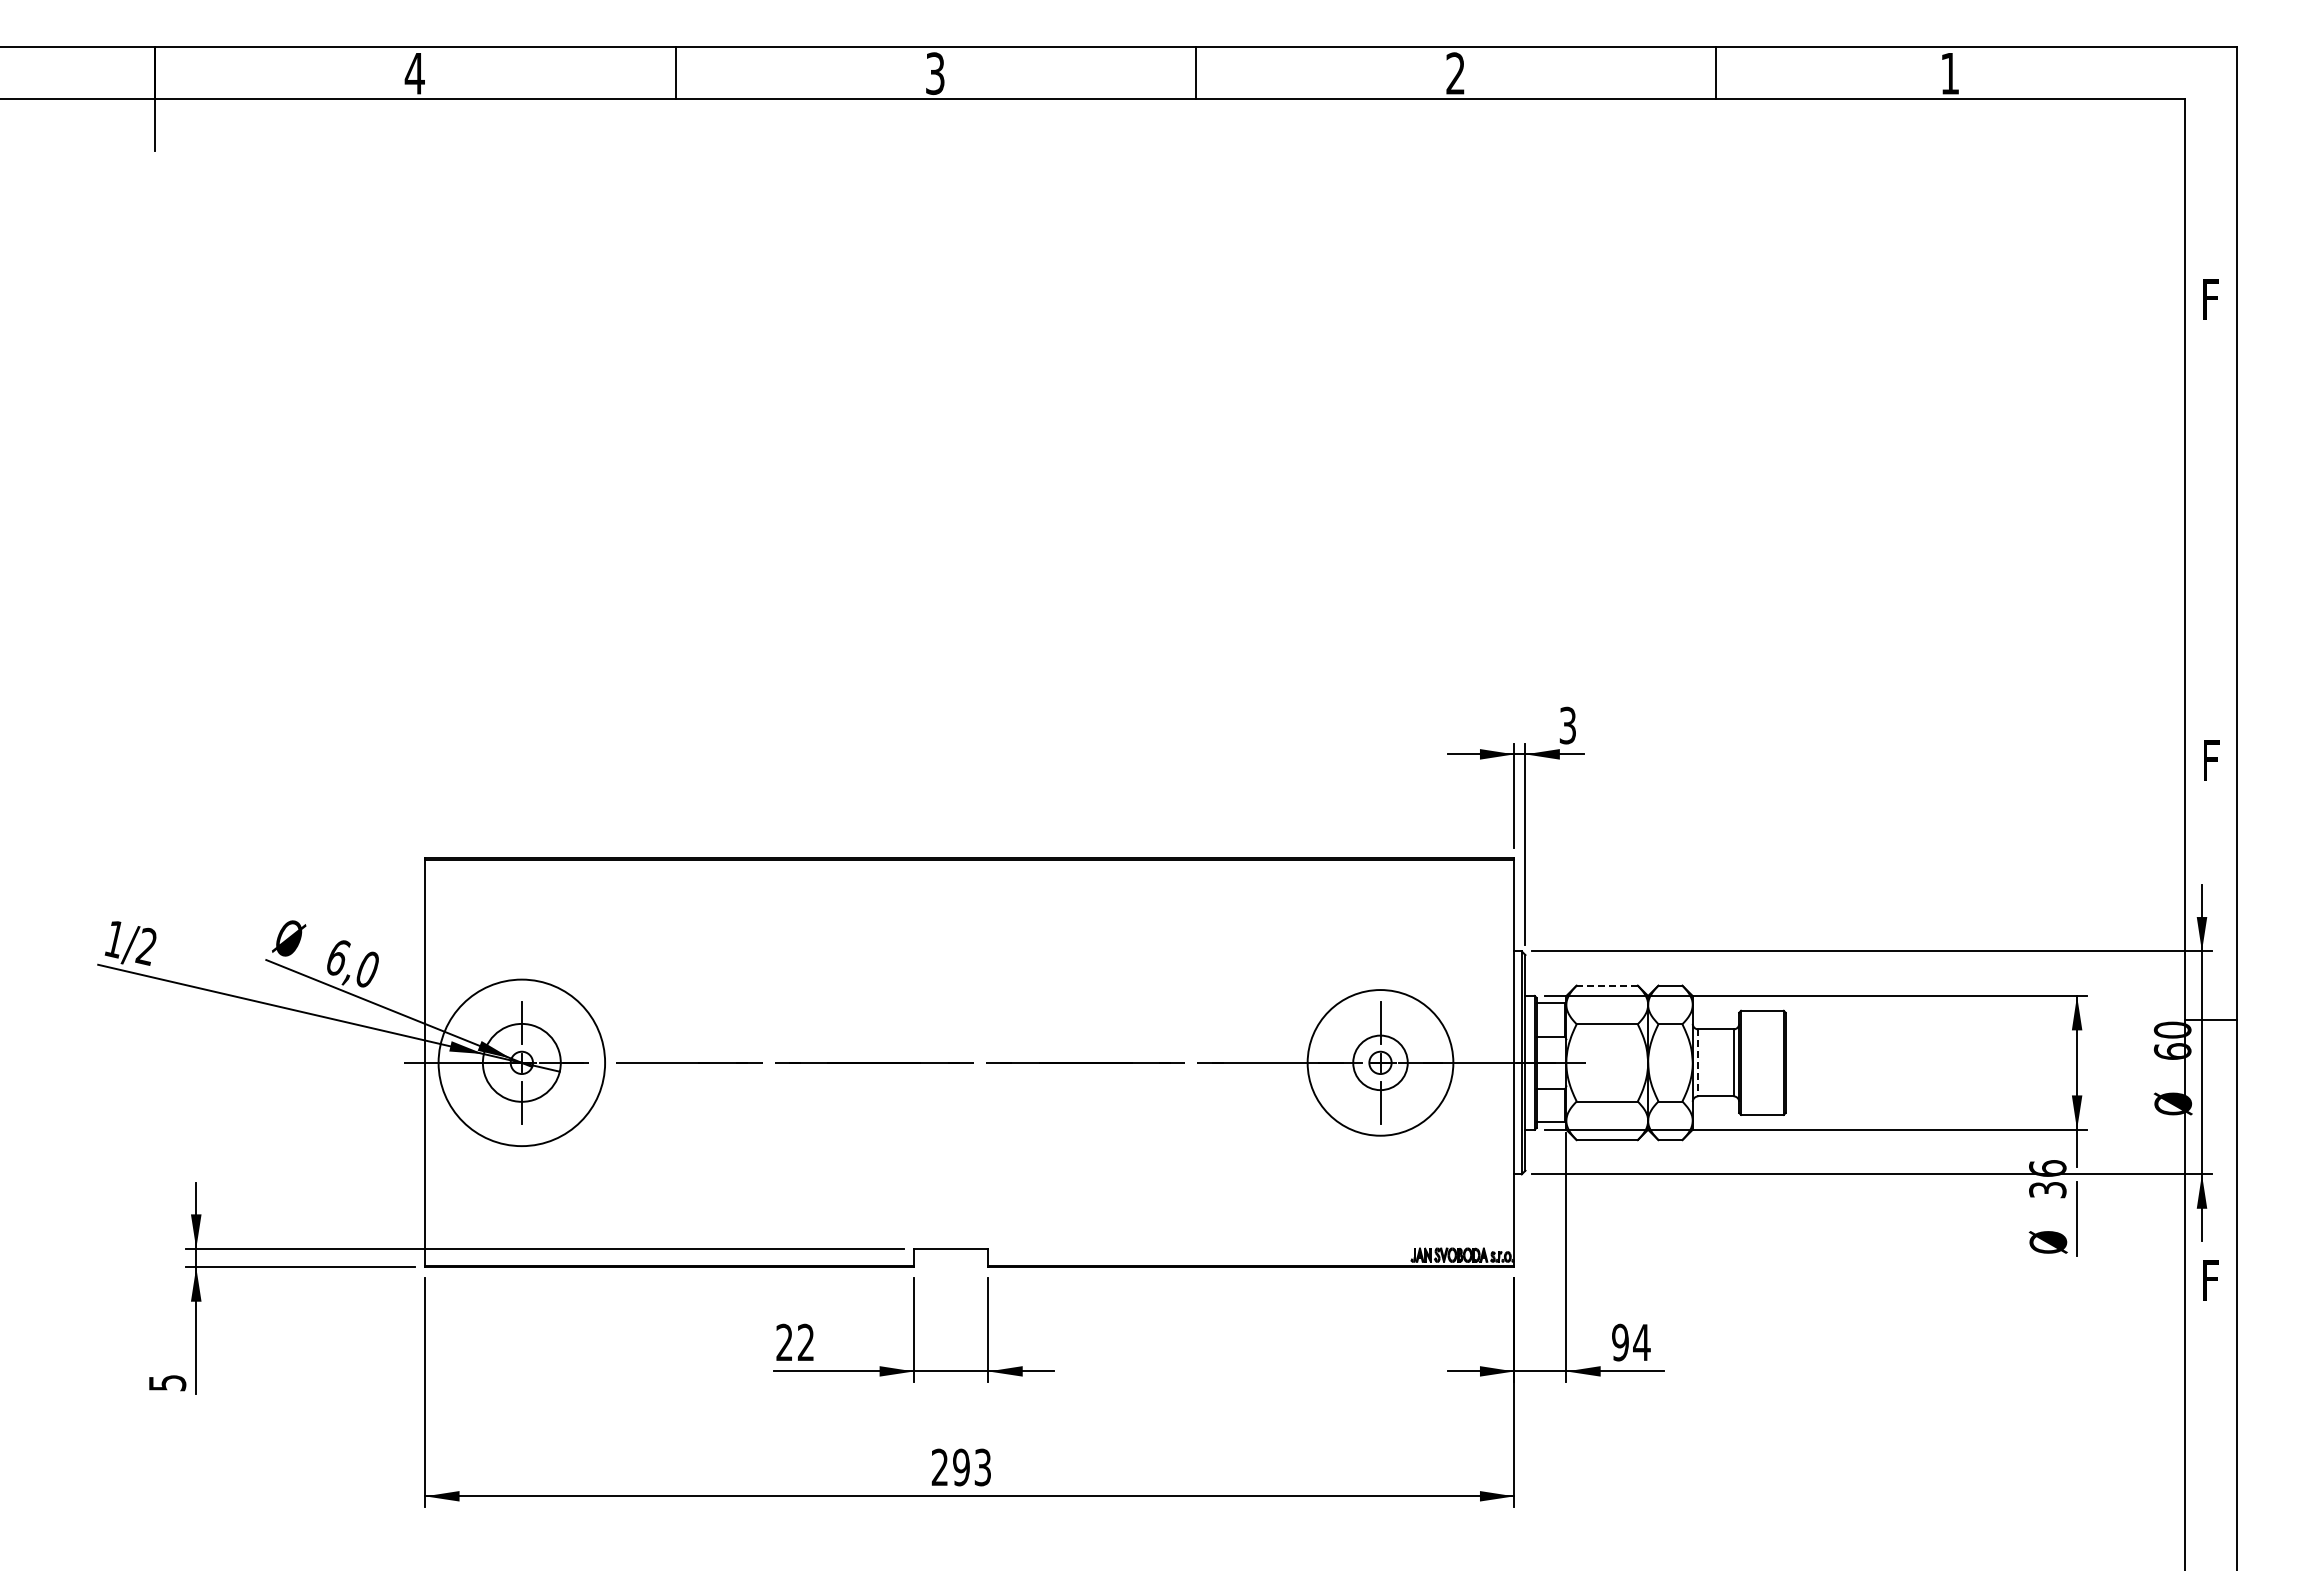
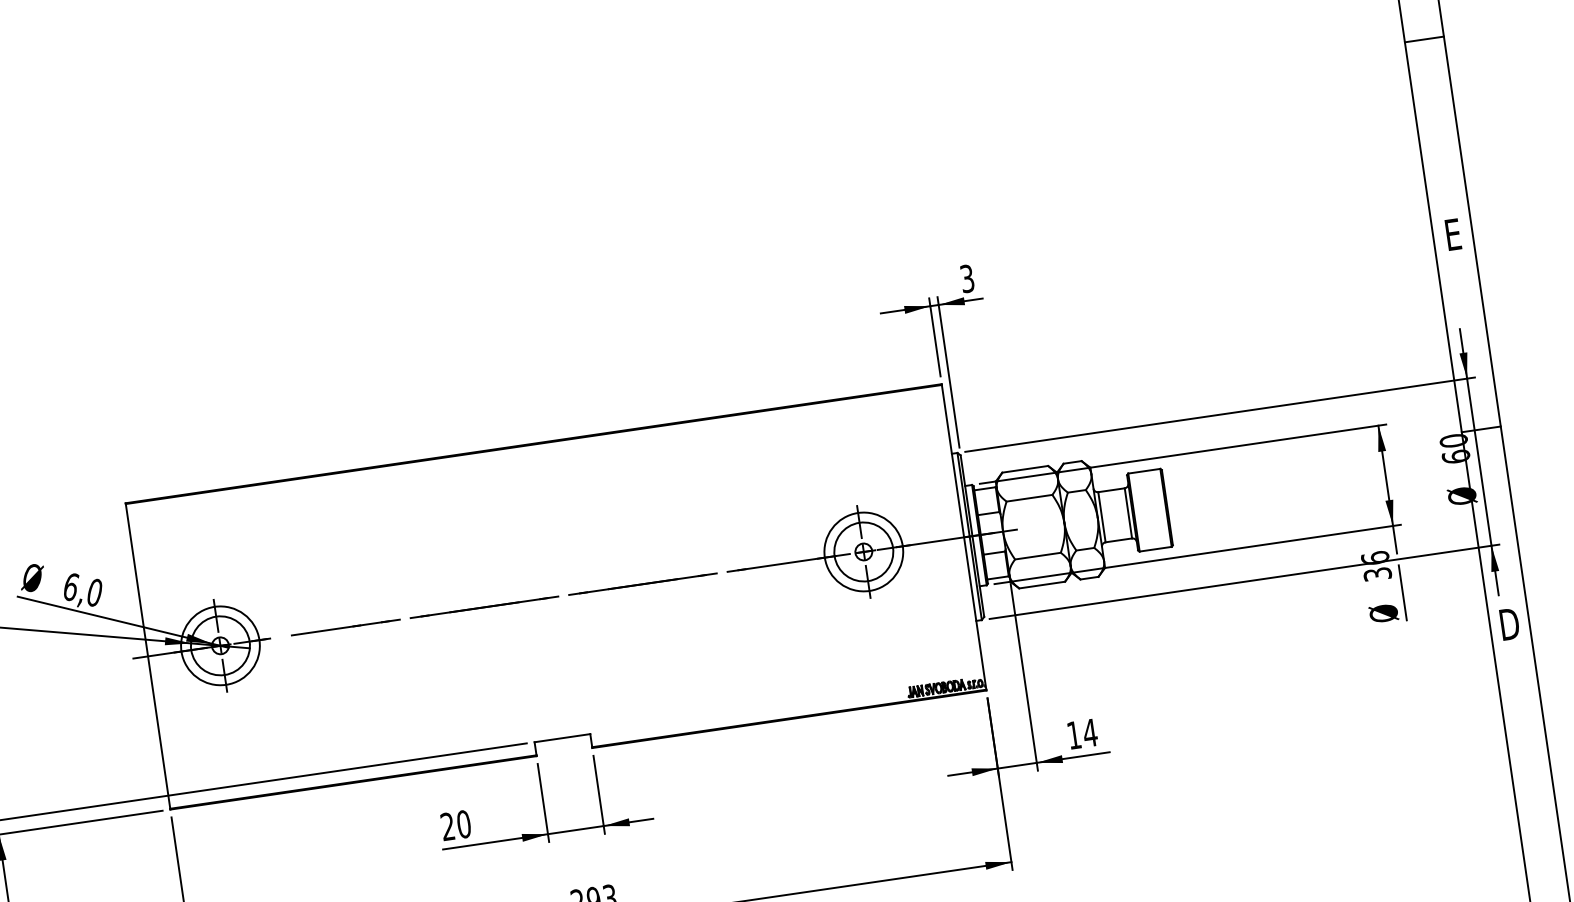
line: (2210, 499) -> (1424, 39), added
text: (2211, 760) -> (1453, 234), F -> E
line: (1607, 985) -> (1025, 469), dashed -> solid
circle: (521, 1062) -> (220, 645), size x0.62
circle: (1380, 1062) -> (863, 551), size x0.71
circle: (1380, 1062) -> (863, 551), size x1.43
line: (1698, 1063) -> (1102, 517), dashed -> solid
text: (2210, 1280) -> (1509, 624), F -> D
text: (805, 1342) -> (463, 824), 22 -> 20
text: (1620, 1342) -> (1074, 735), 94 -> 14

